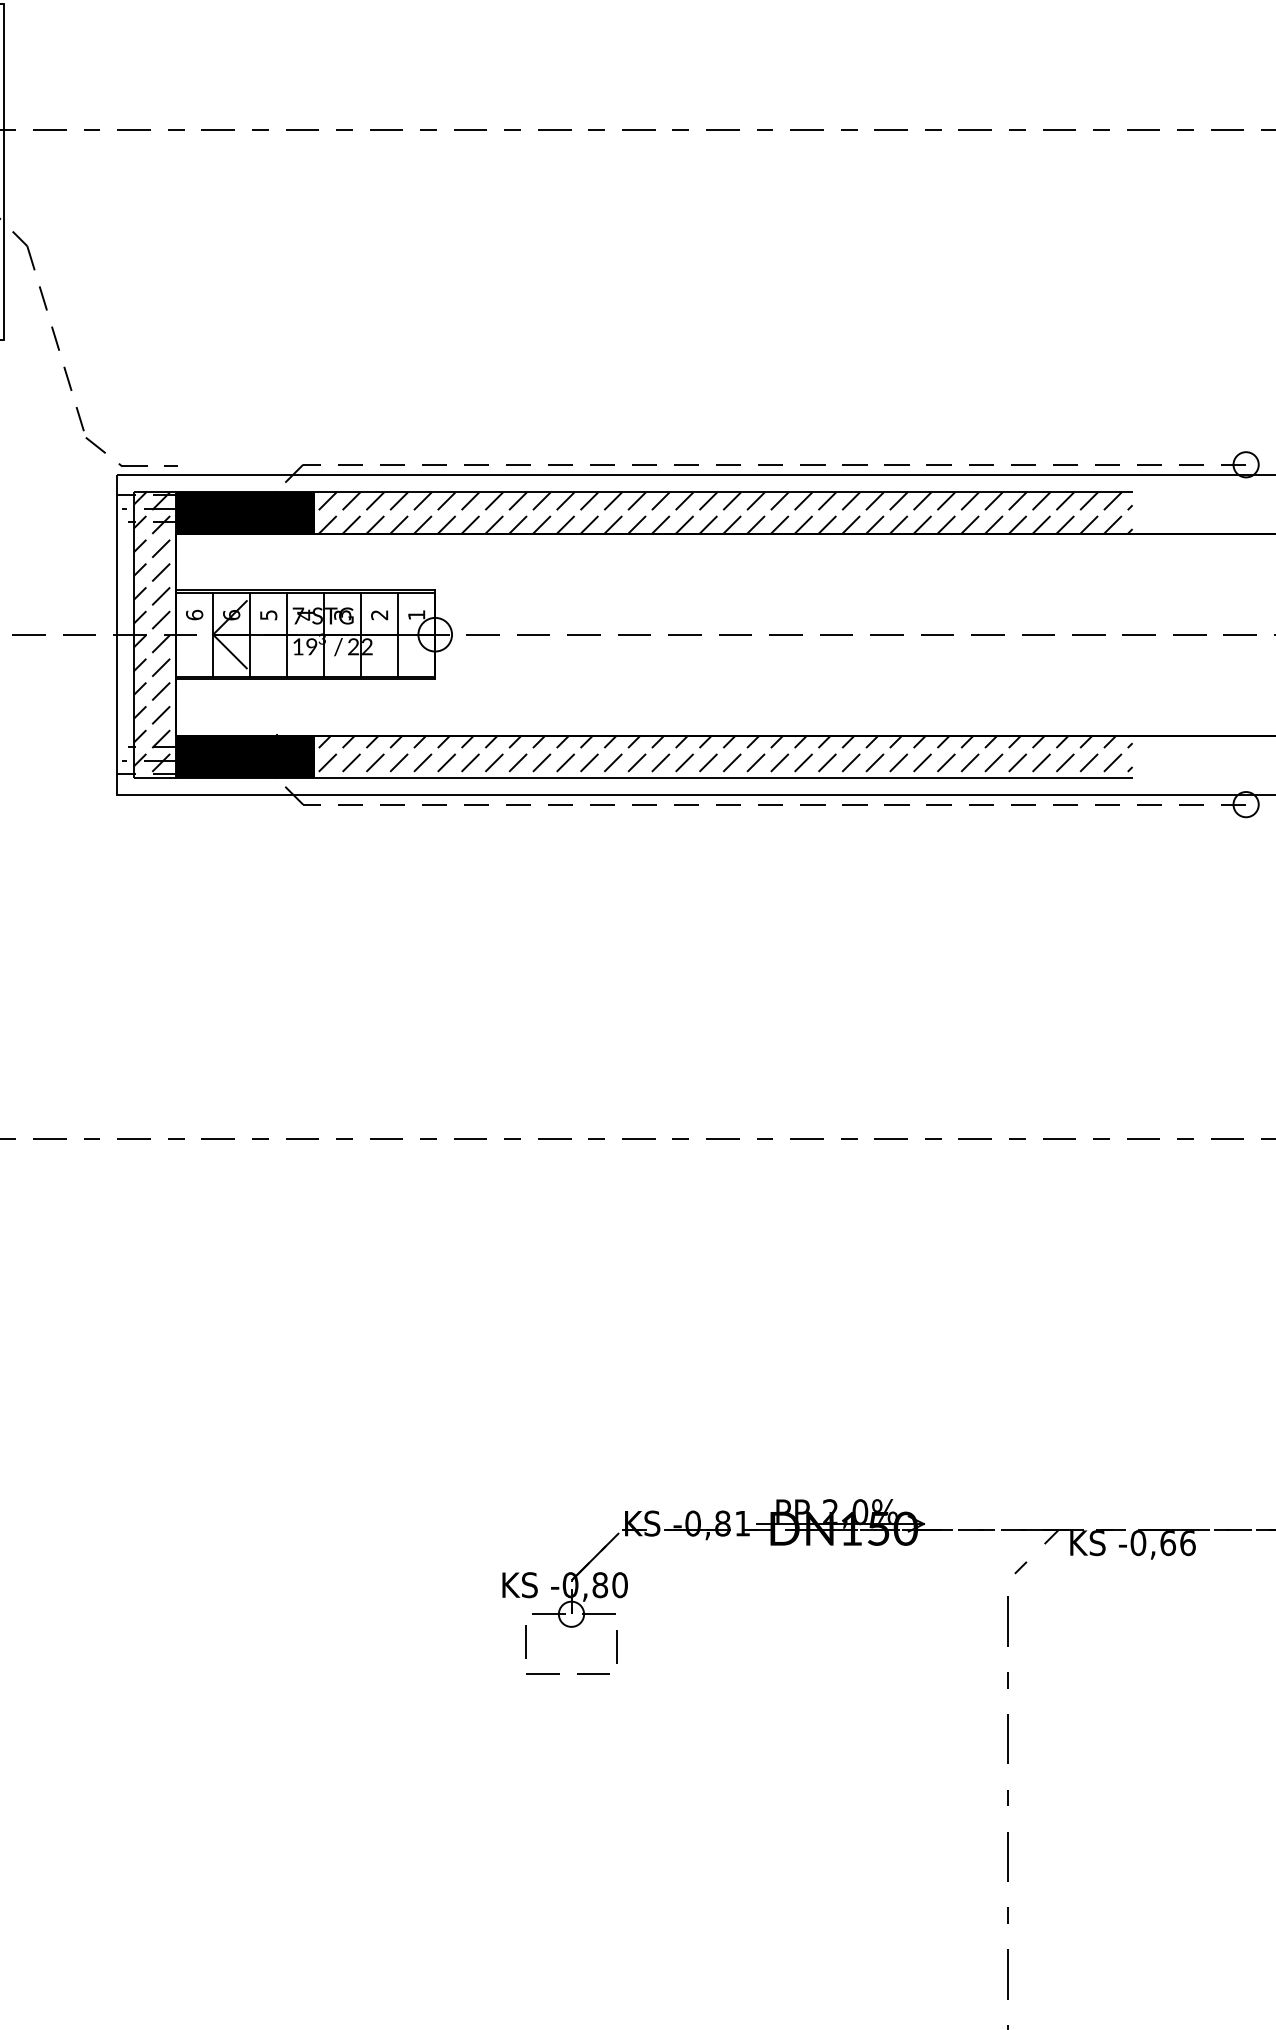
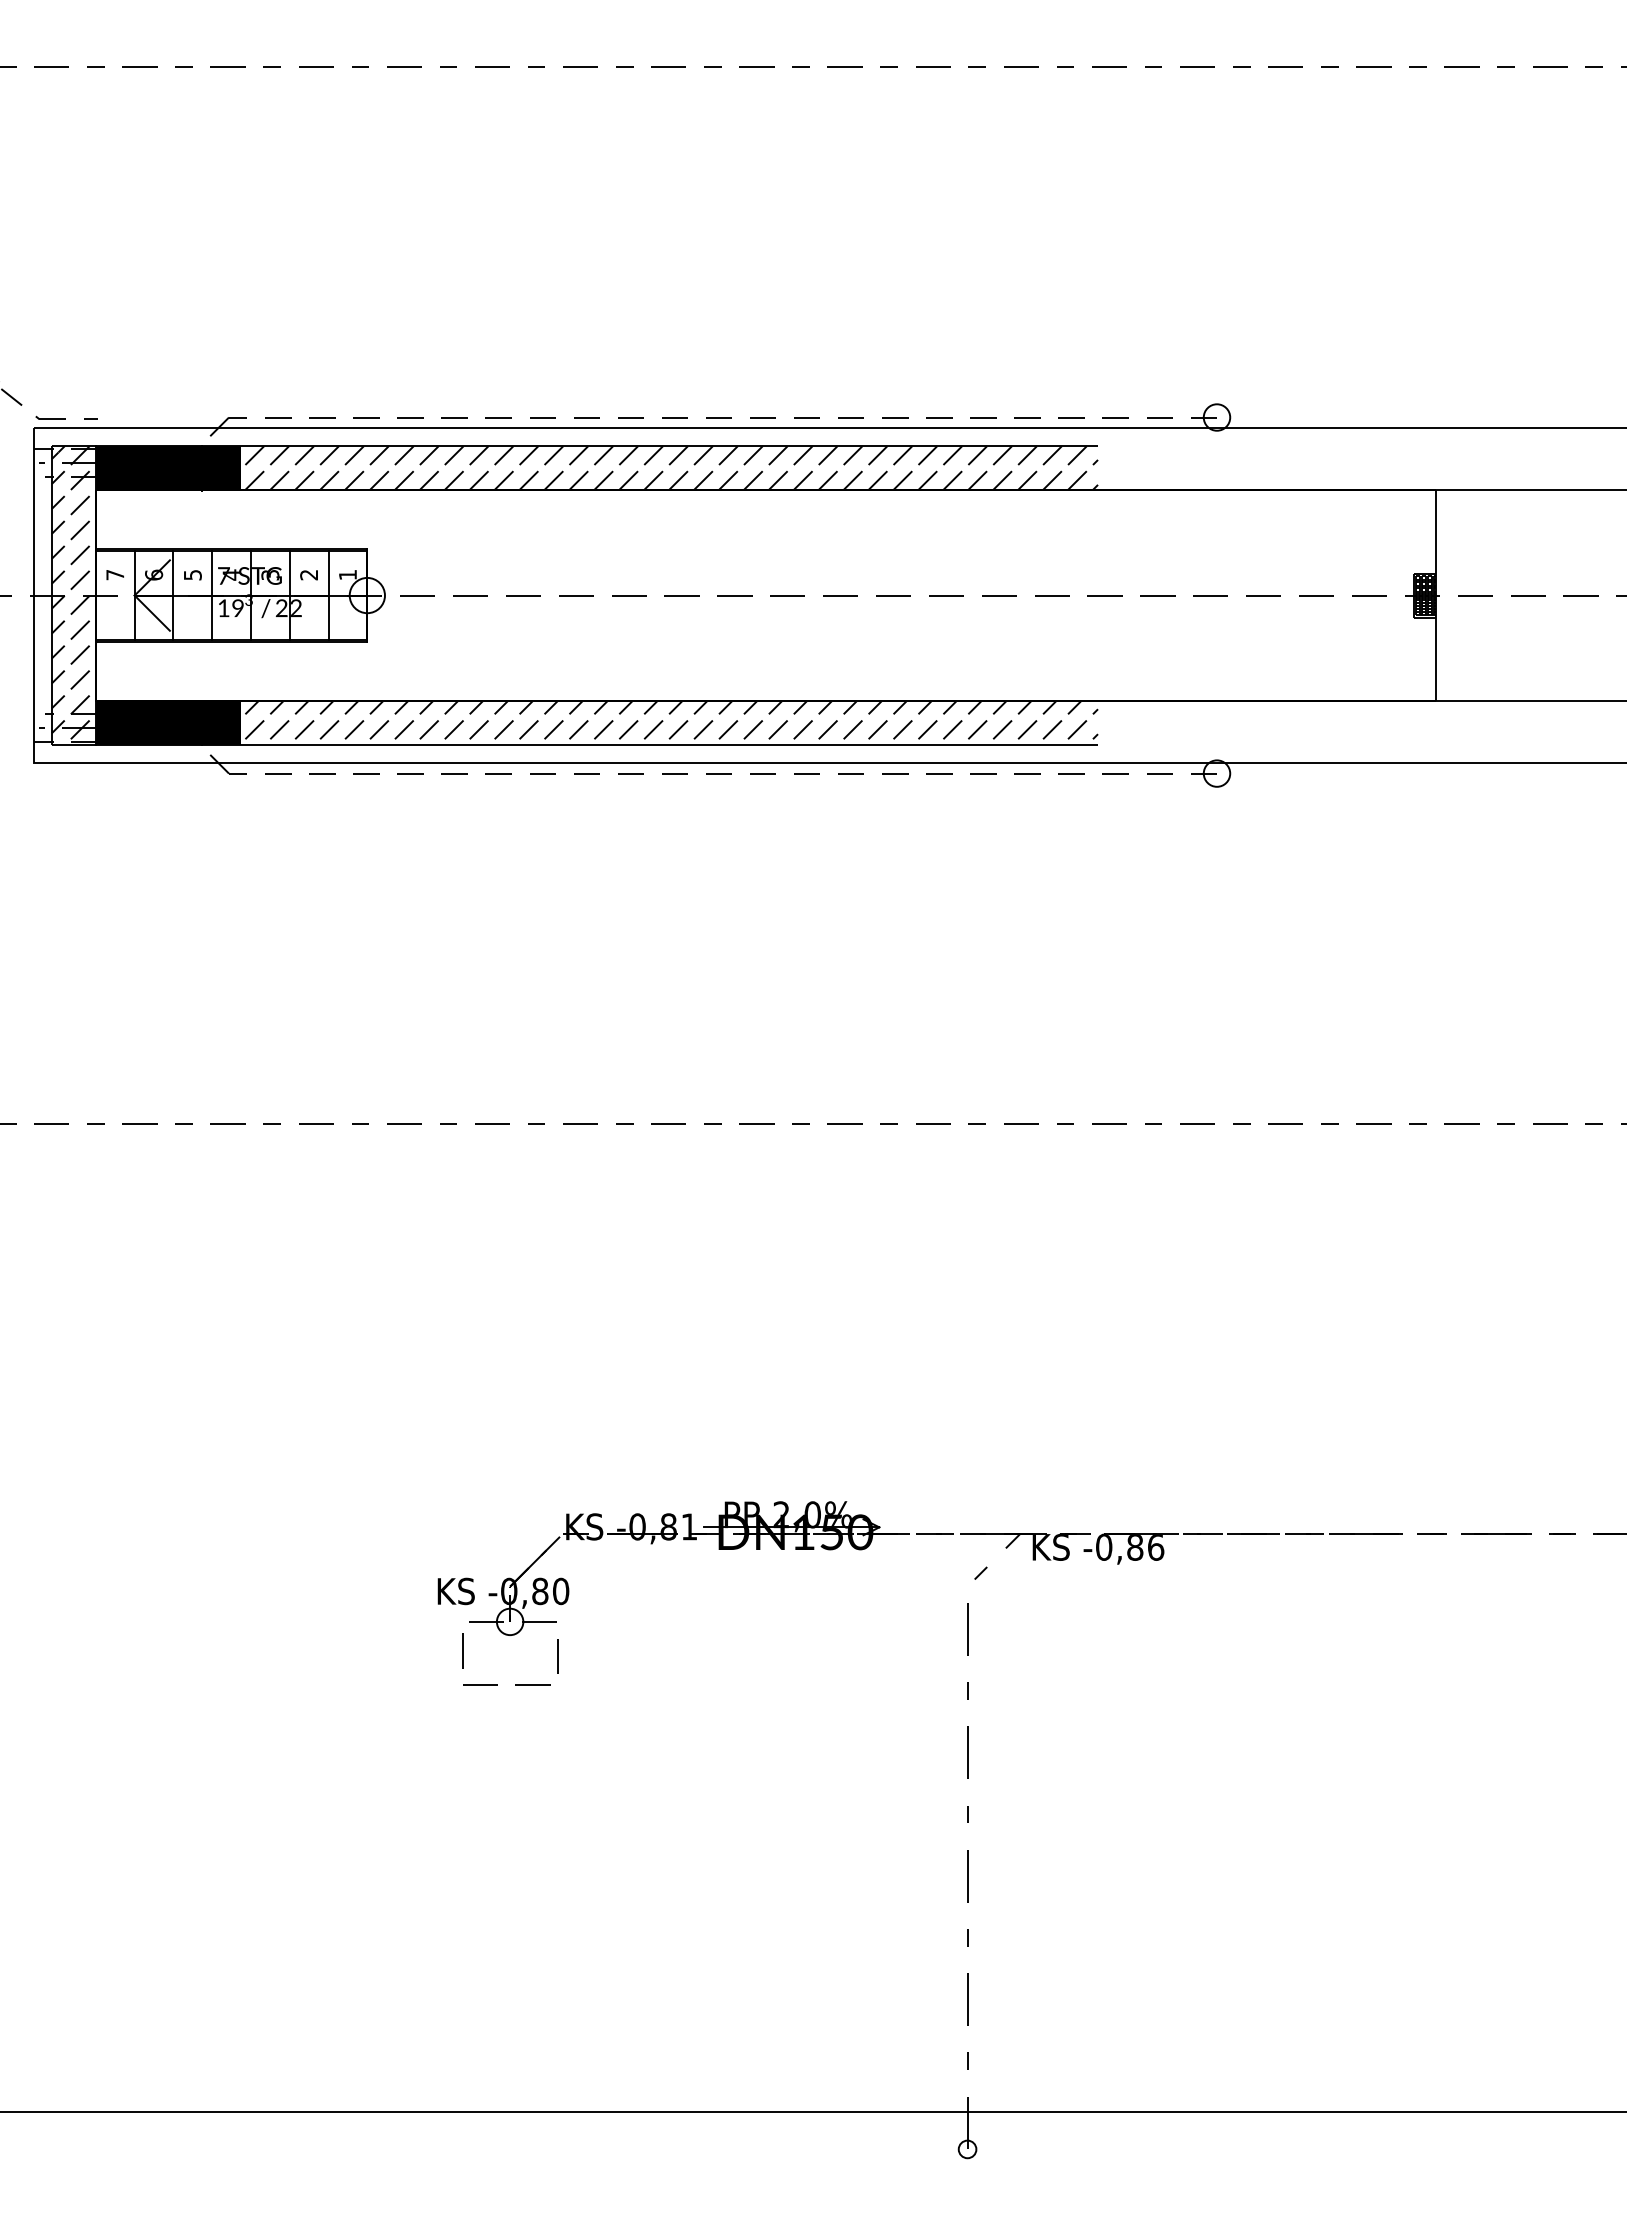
text: (194, 614) -> (115, 574), 6 -> 7
text: (1168, 1543) -> (1135, 1547), -0,66 -> -0,86

